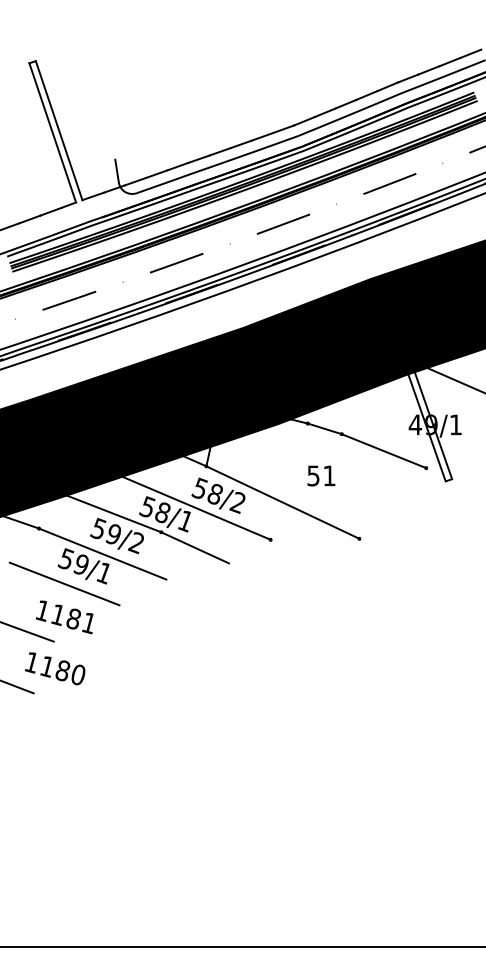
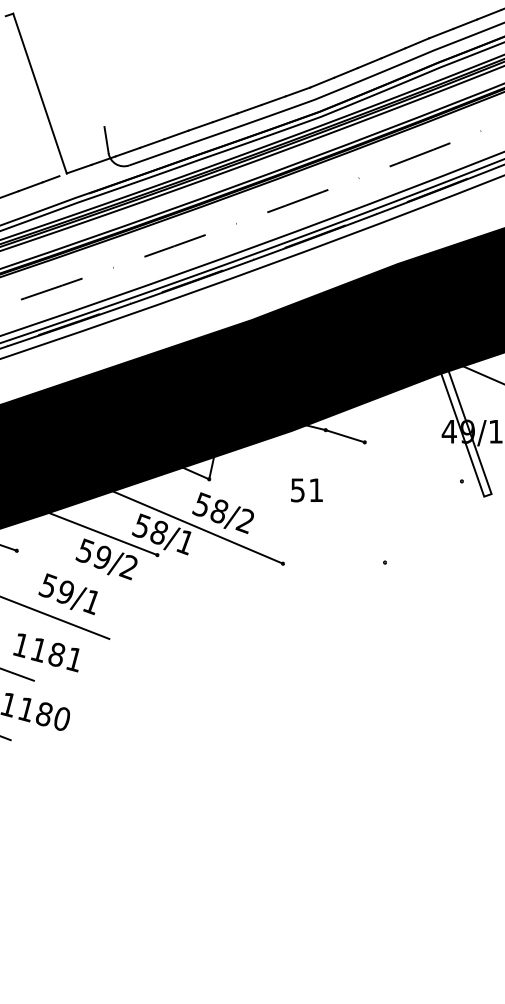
line: (52, 132) -> (32, 95), removed
line: (383, 451) -> (412, 462), removed
text: (321, 475) -> (307, 489), moved
line: (282, 502) -> (296, 520), removed
line: (195, 547) -> (196, 572), removed
line: (102, 553) -> (89, 579), removed

